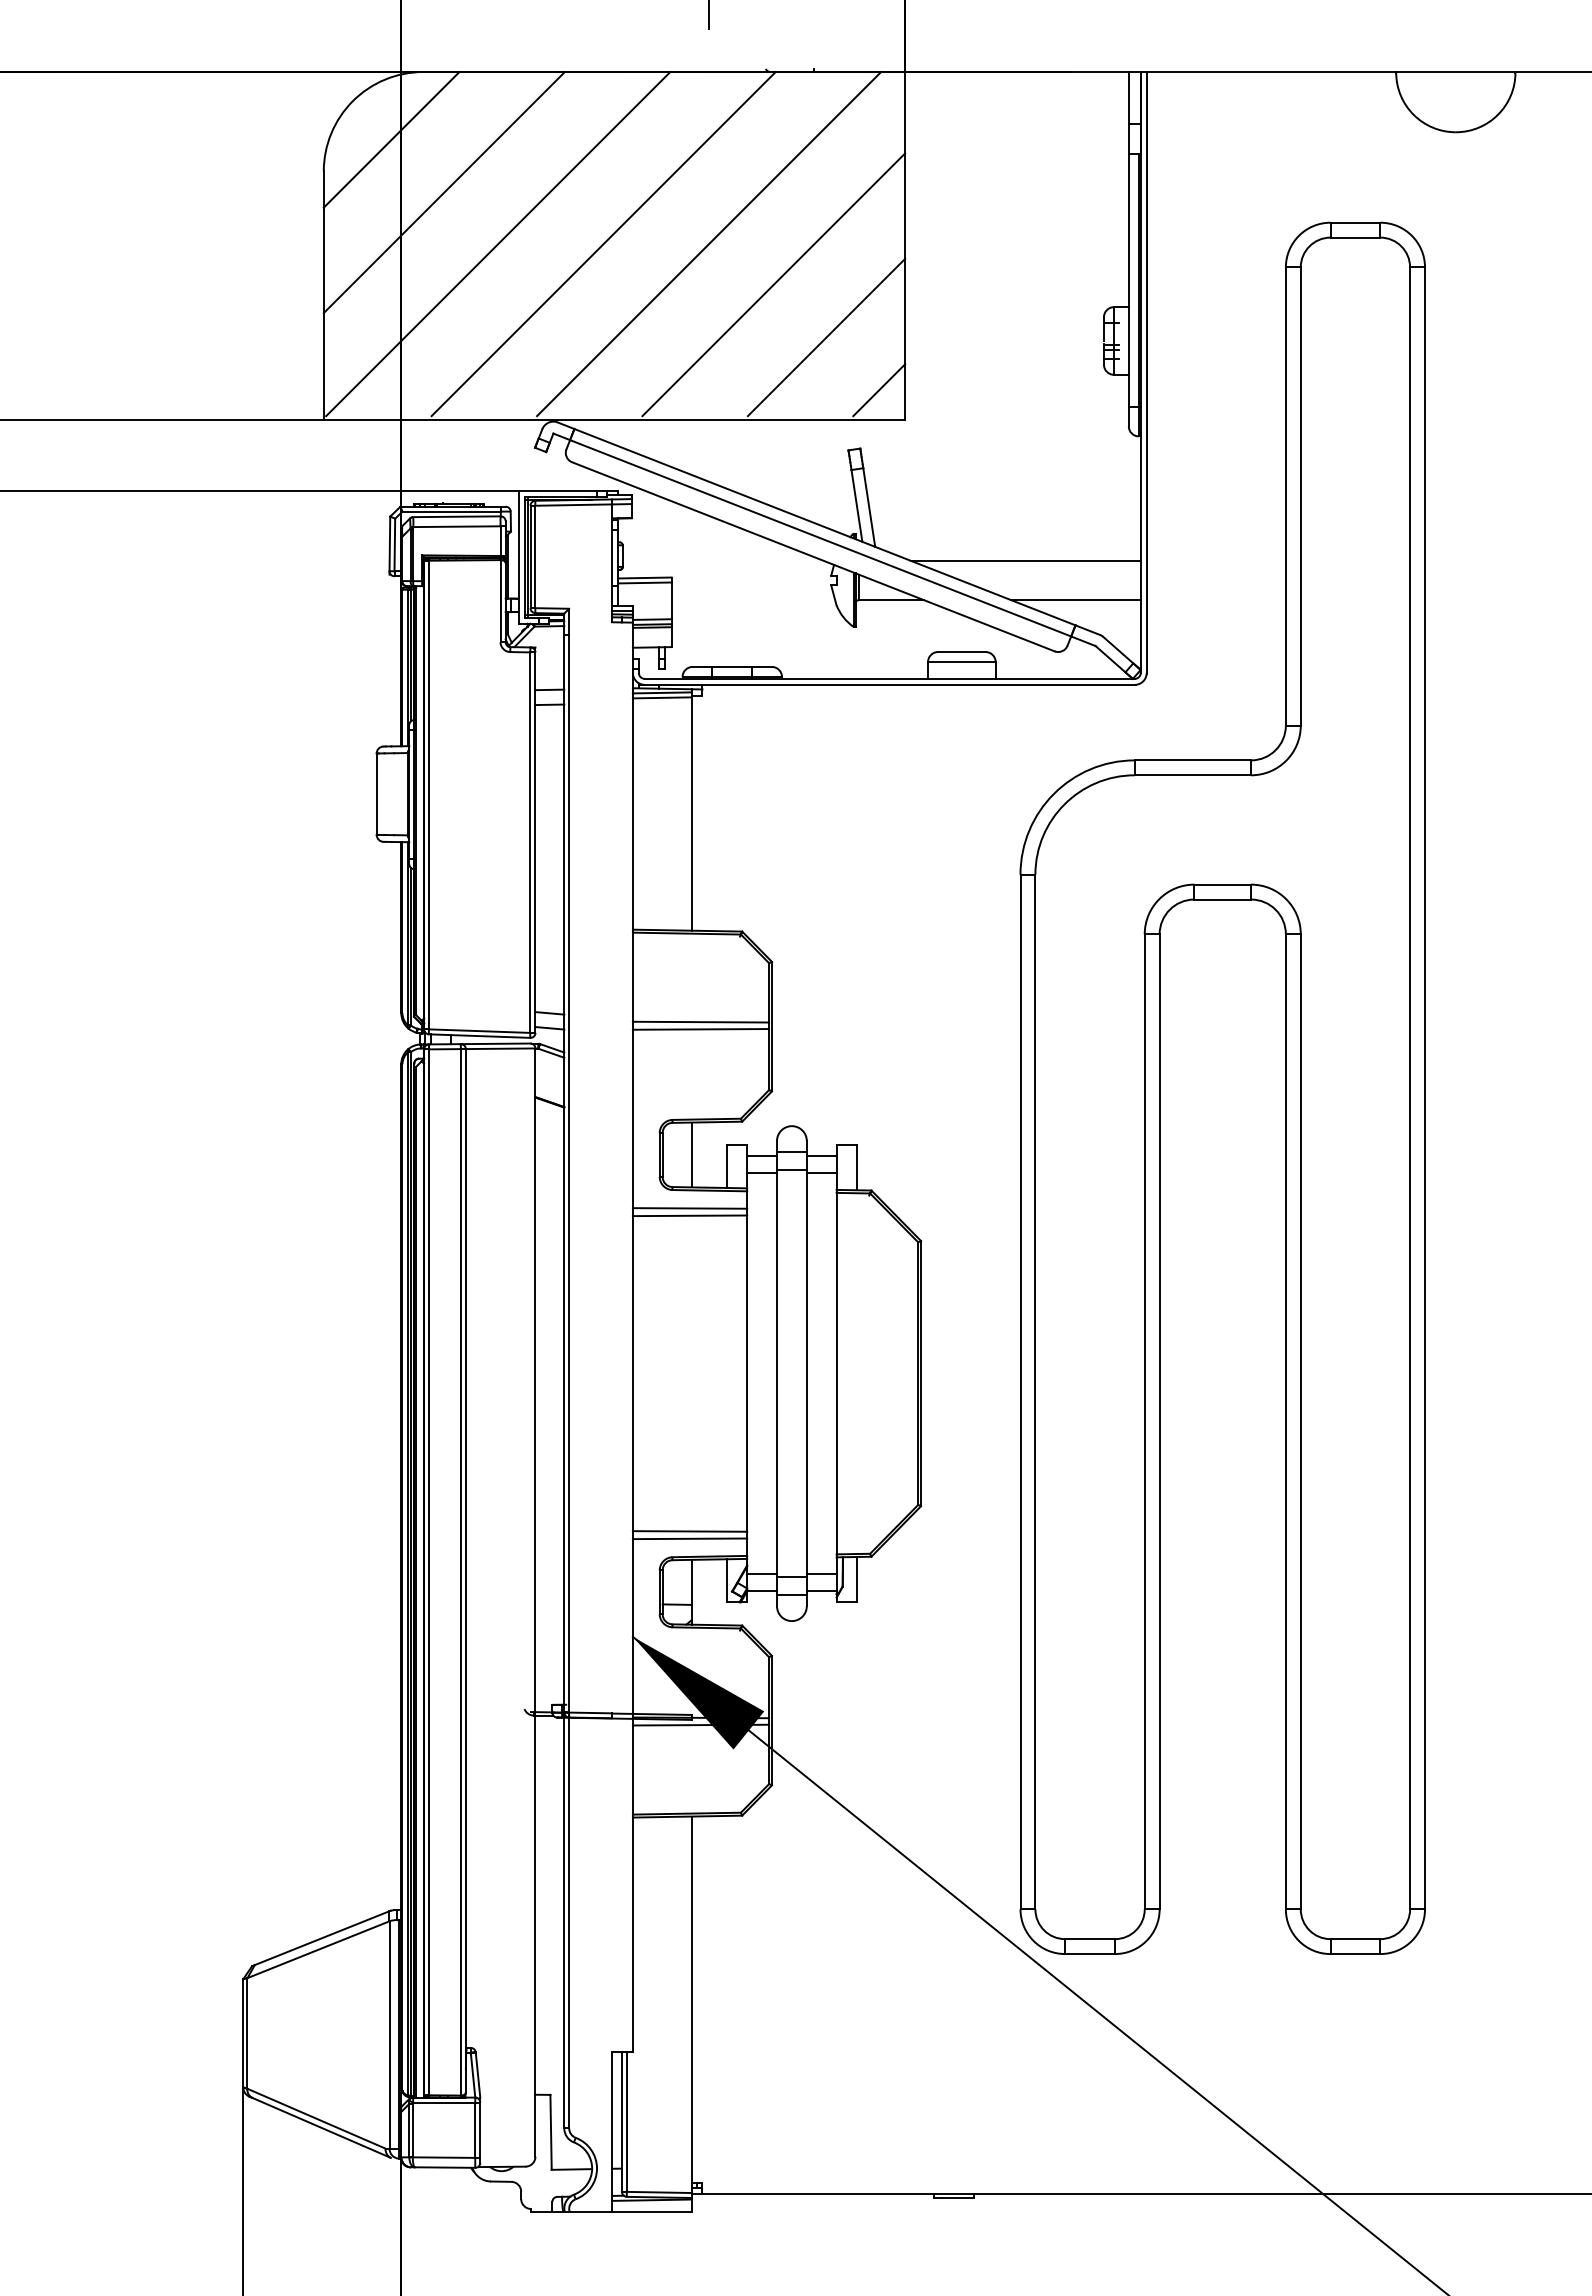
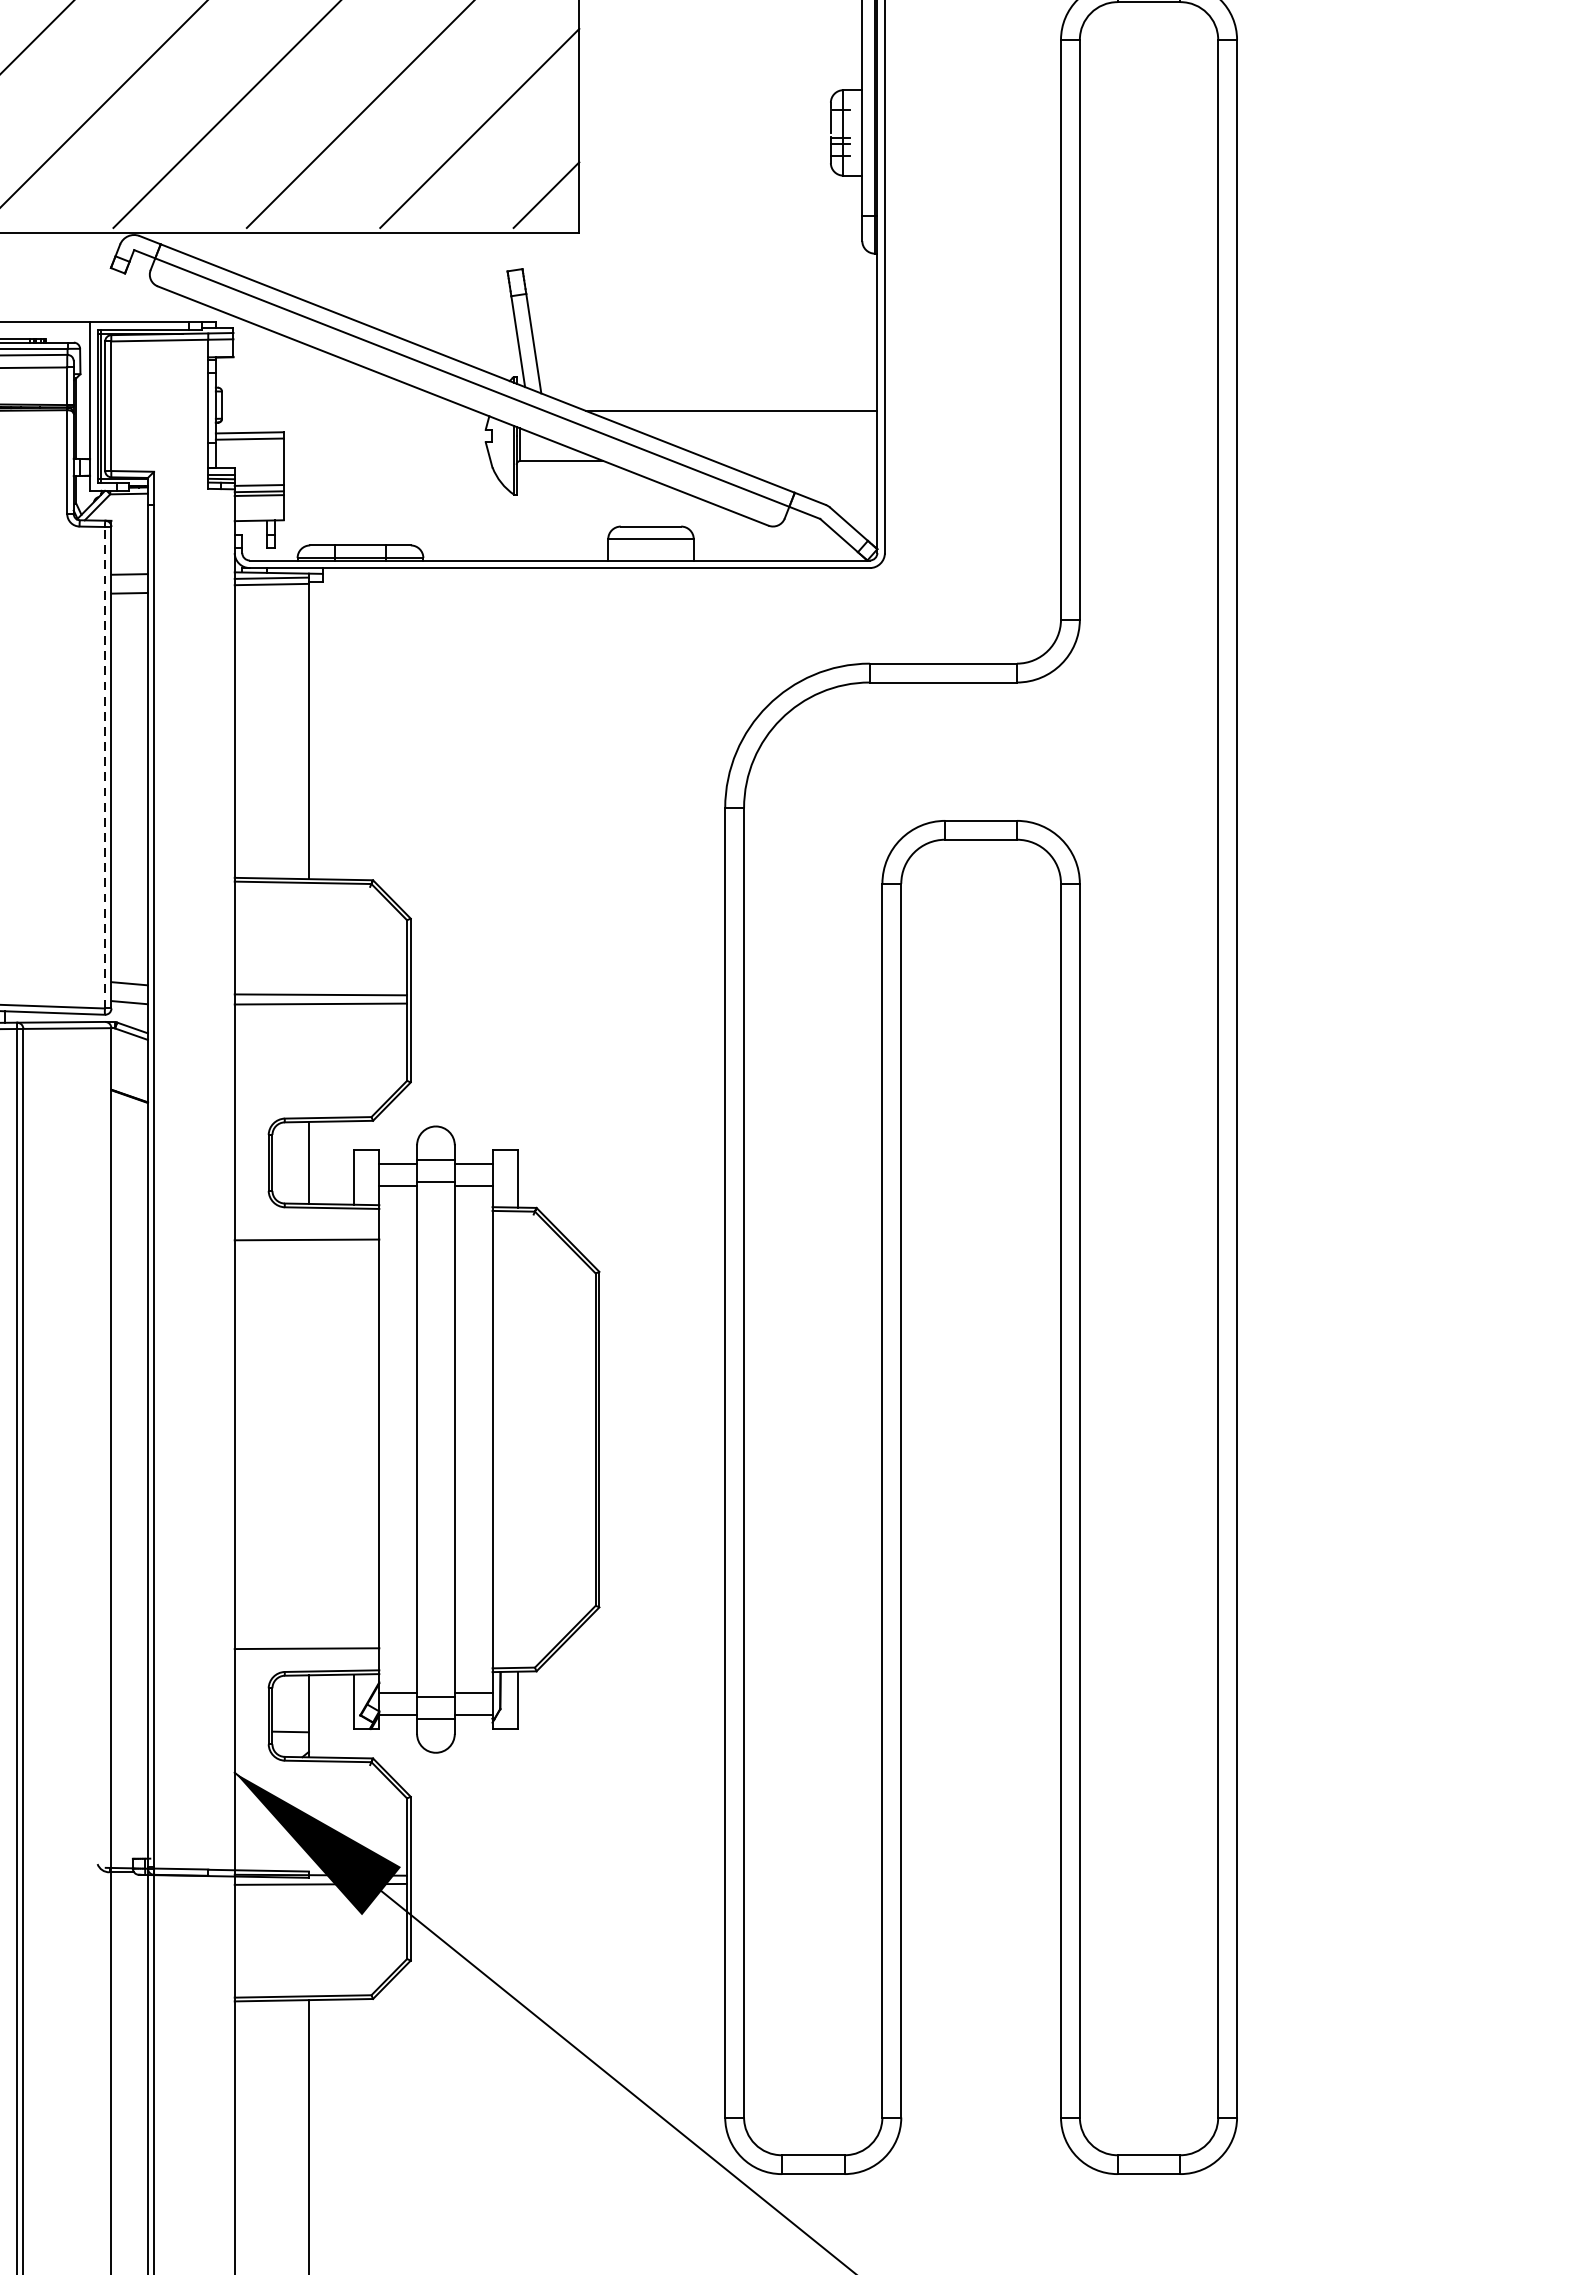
line: (1075, 600) -> (794, 461), removed
line: (530, 842) -> (105, 767), solid -> dashed
line: (689, 1208) -> (306, 1230), removed
line: (689, 1531) -> (306, 1639), removed

